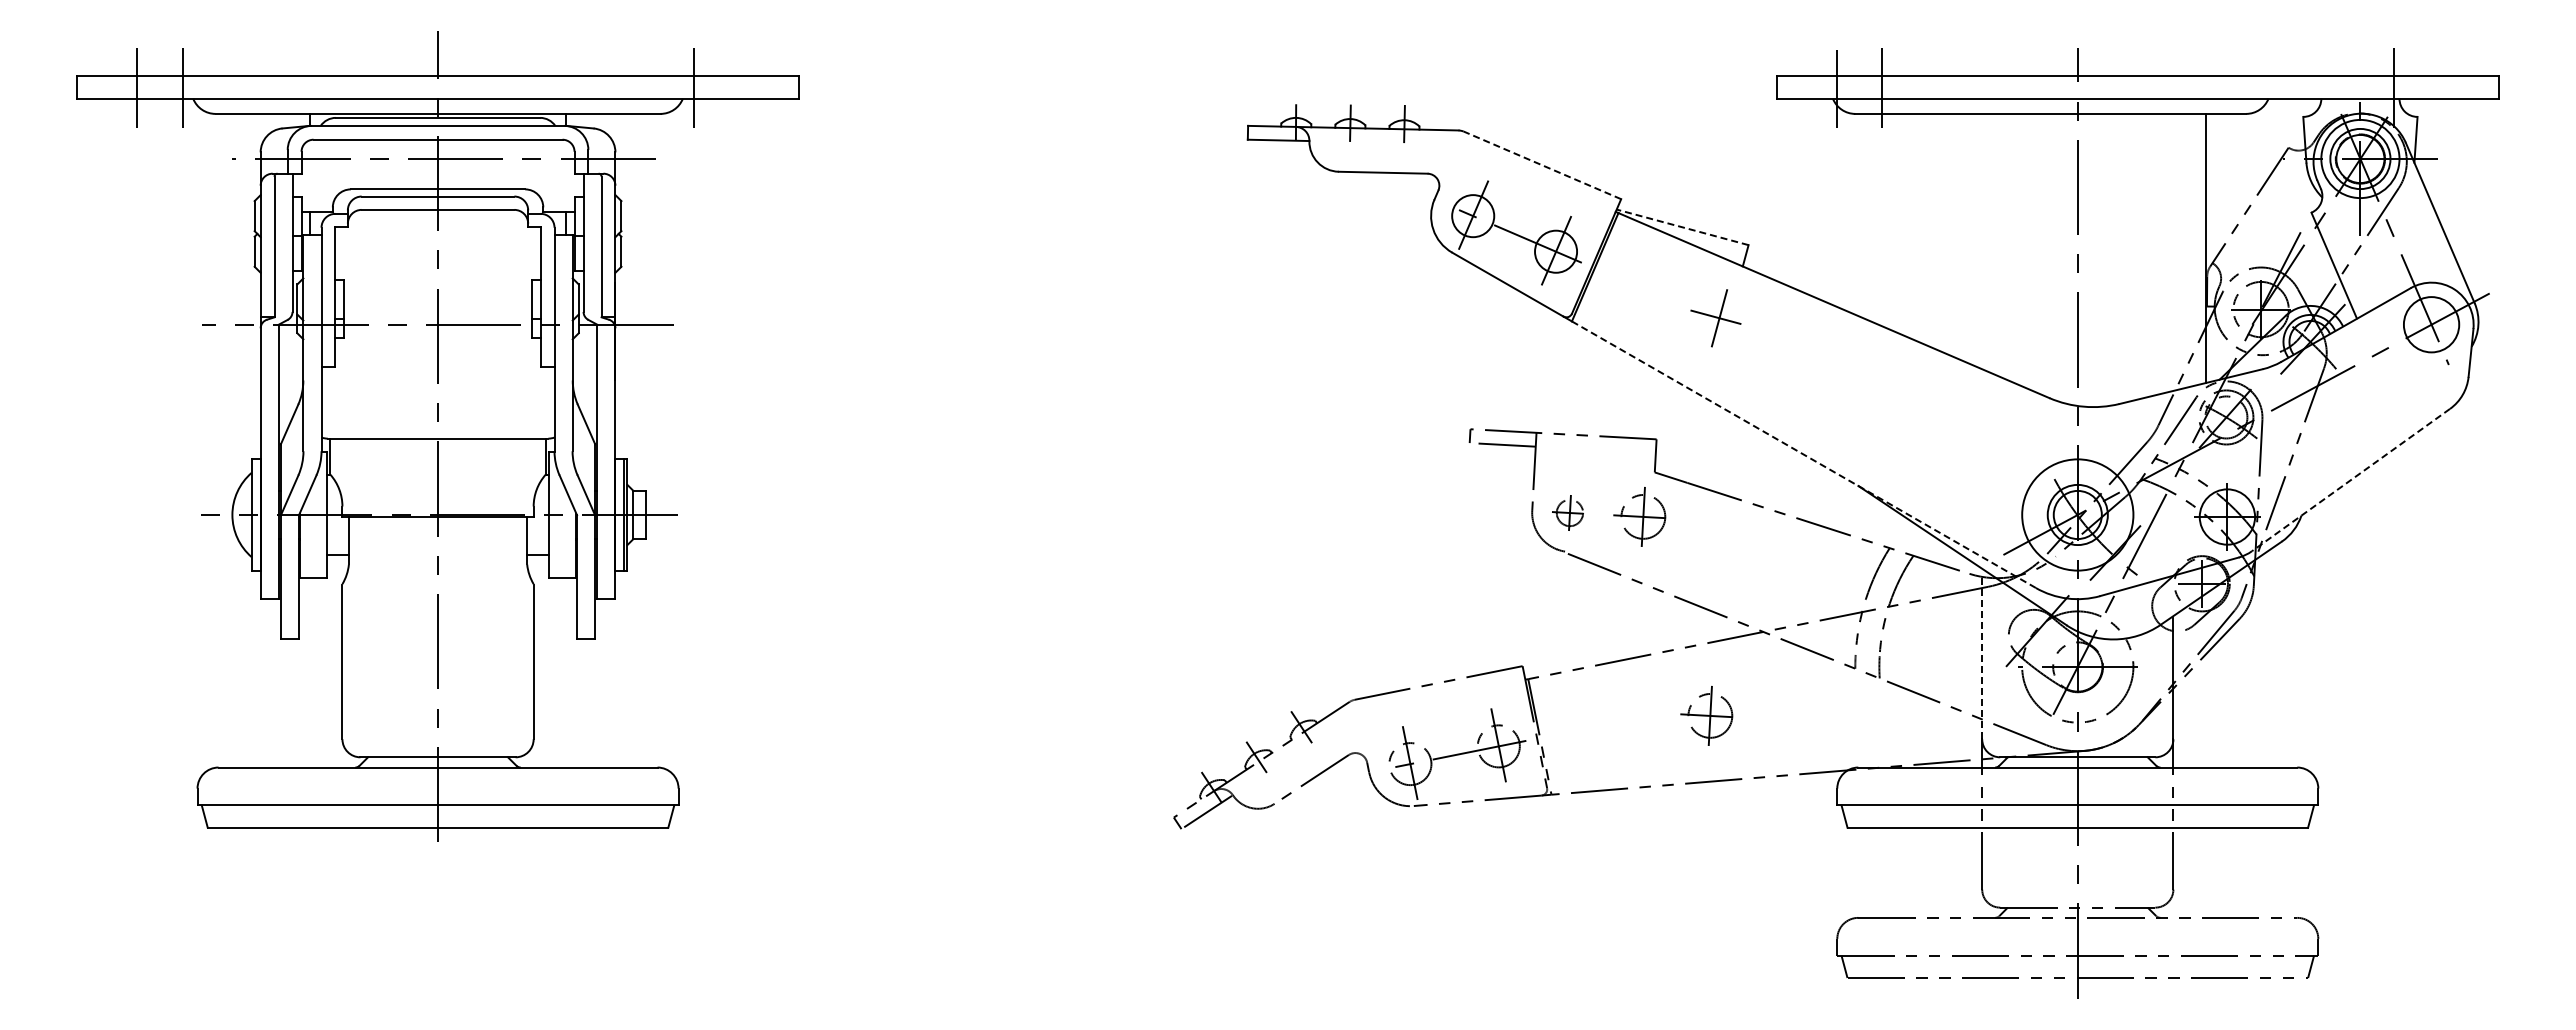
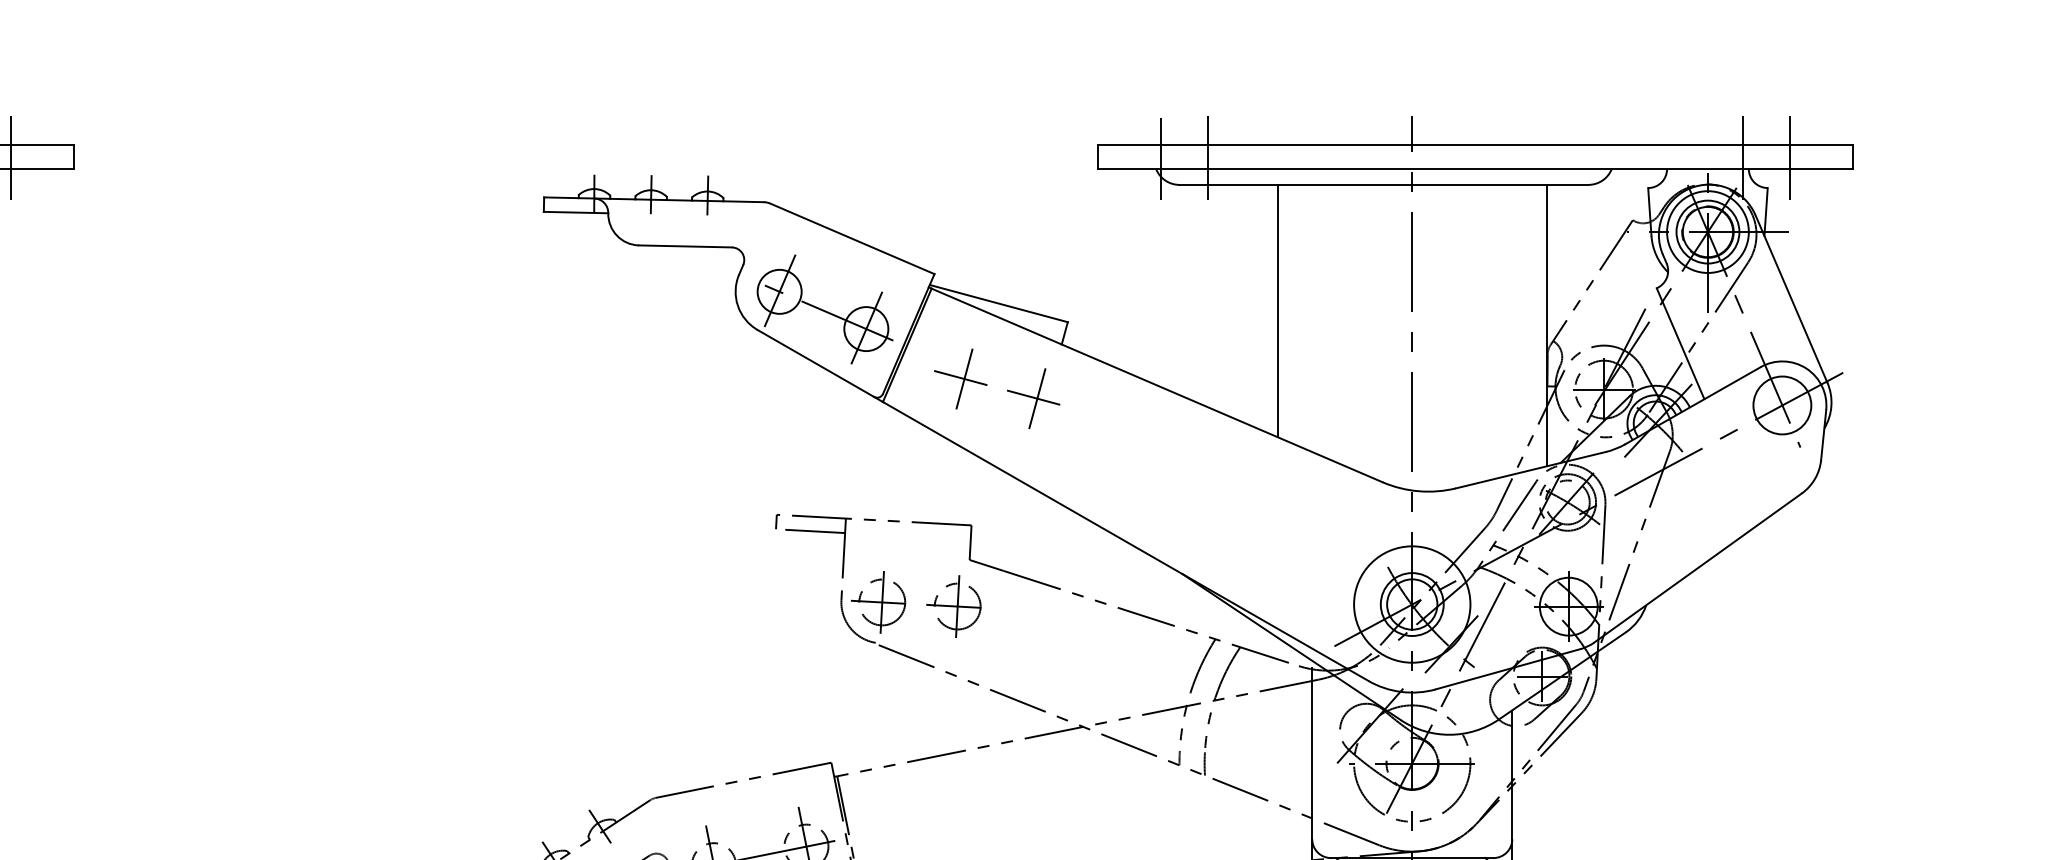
line: (738, 87) -> (10, 157), added
line: (2438, 87) -> (1789, 157), added
line: (1542, 165) -> (852, 238), dashed -> solid
line: (1682, 227) -> (998, 303), dashed -> solid
line: (1949, 234) -> (1278, 311), added
part: (1645, 299) -> (959, 379), added
line: (1803, 454) -> (1125, 541), dashed -> solid
line: (2351, 480) -> (1698, 568), dashed -> solid
part: (1567, 512) -> (878, 601), size x1.67
line: (1982, 657) -> (1312, 753), dashed -> solid
part: (1706, 715) -> (1023, 814), removed

